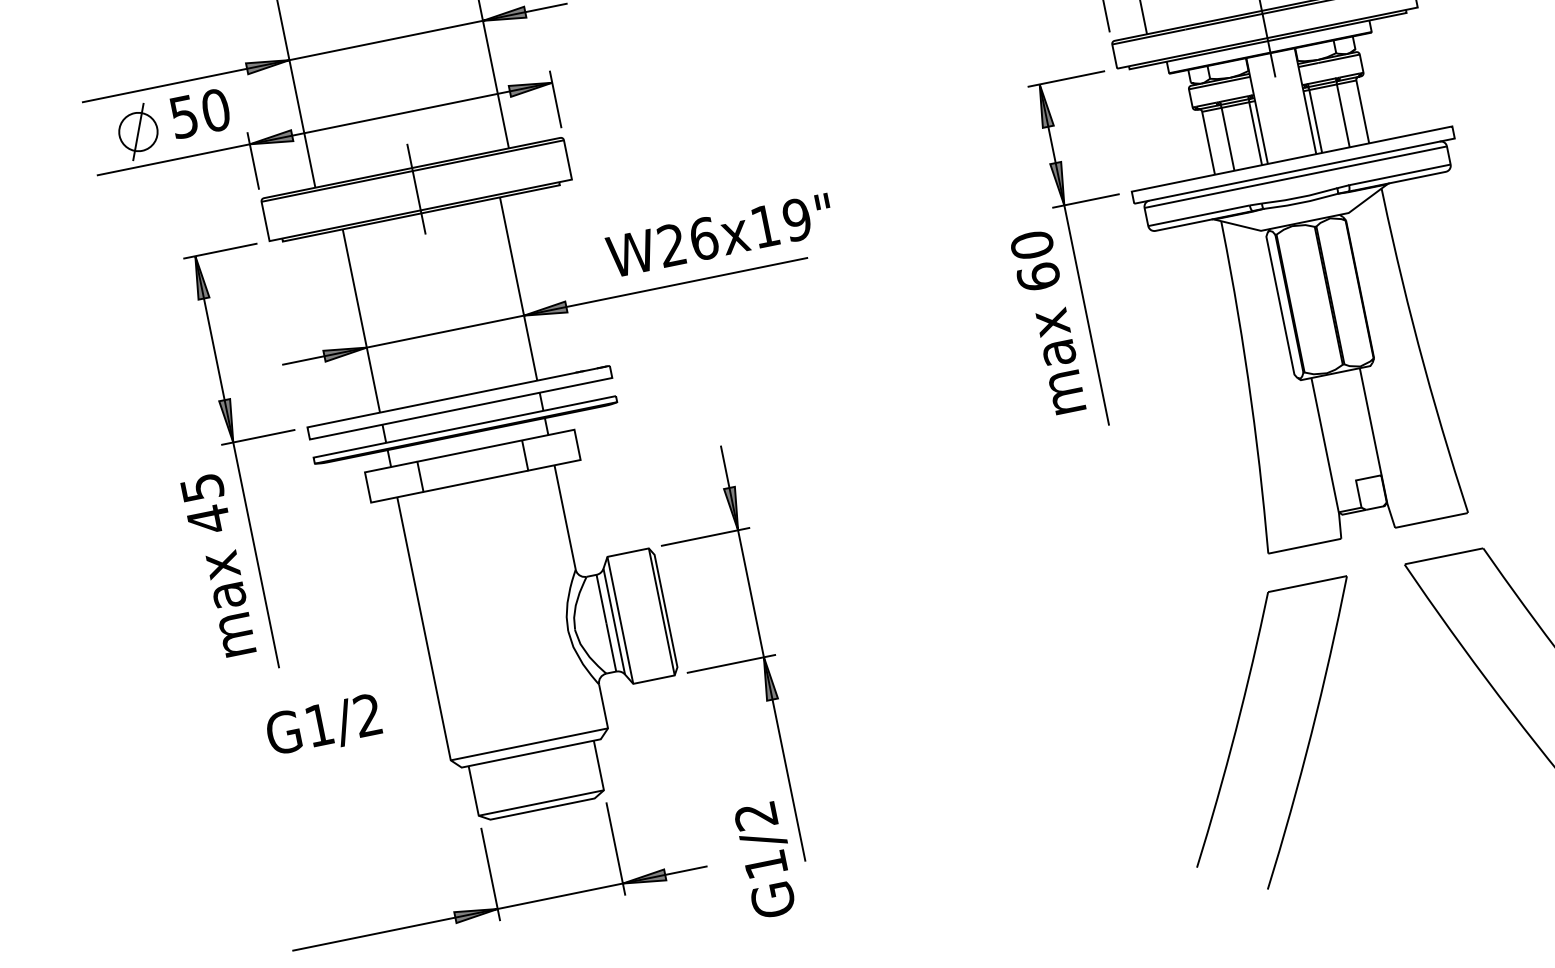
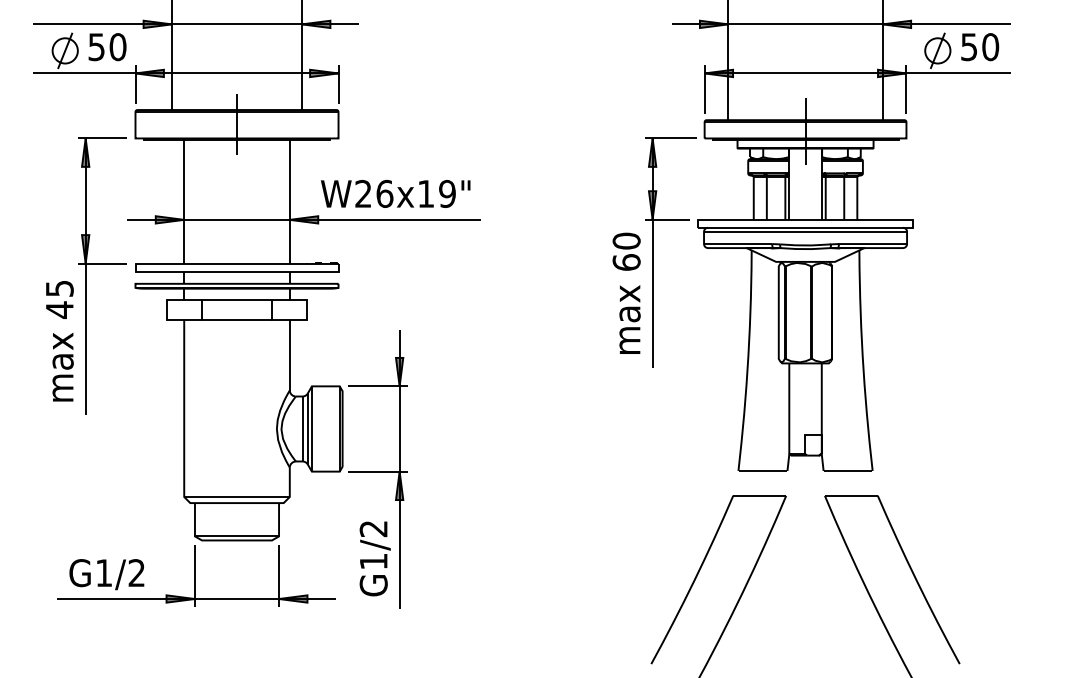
text: (719, 234) -> (395, 193), moved
text: (323, 726) -> (106, 574), moved
text: (766, 859) -> (374, 558), moved

